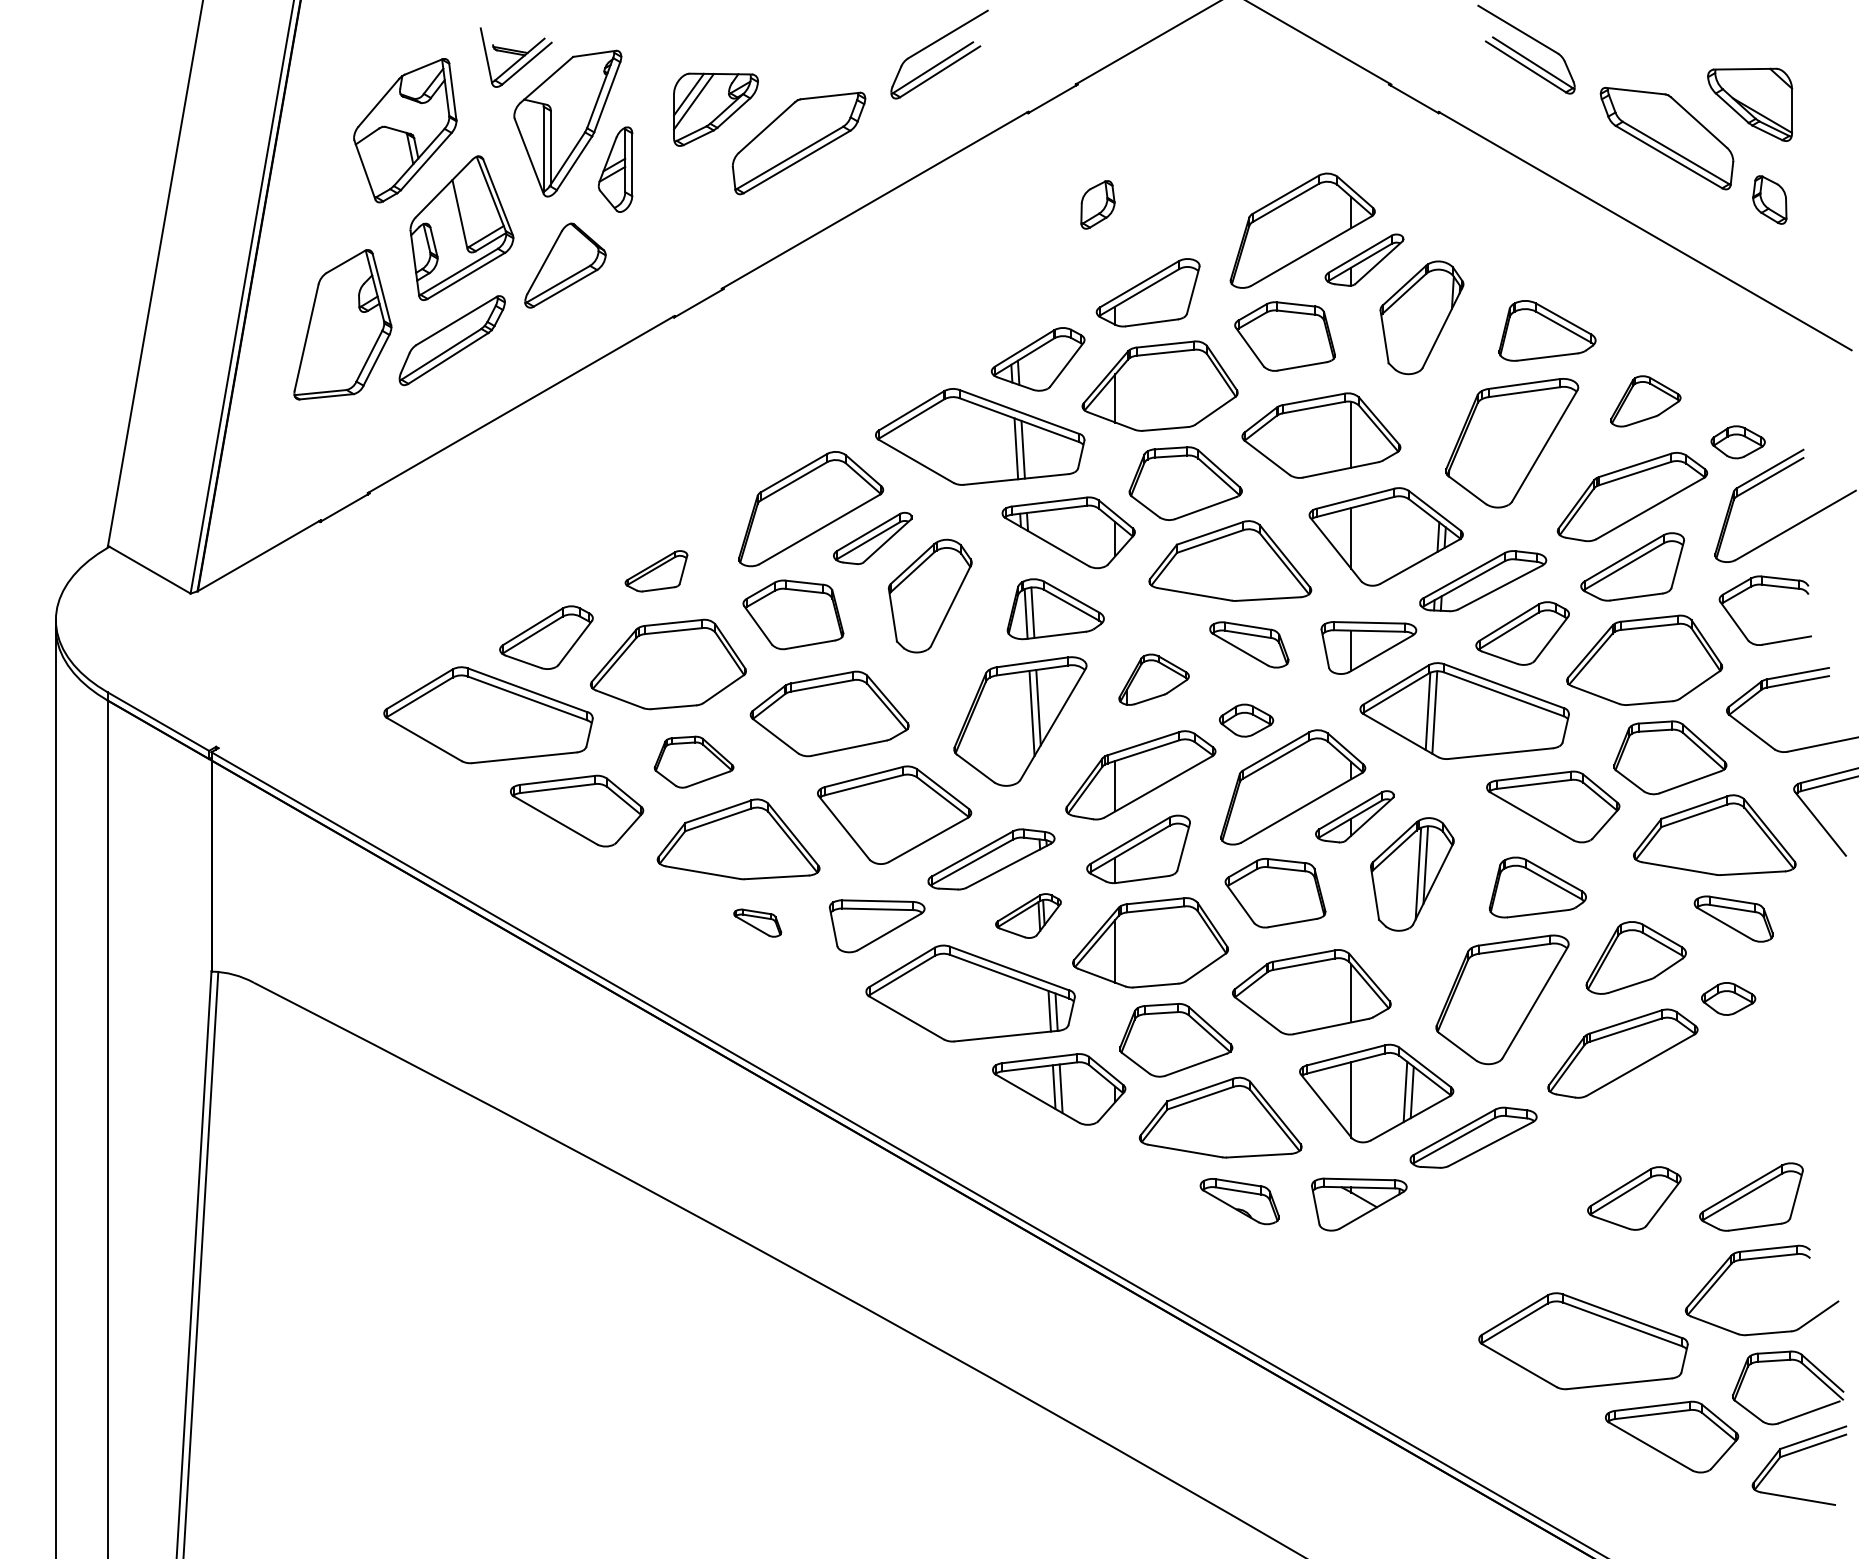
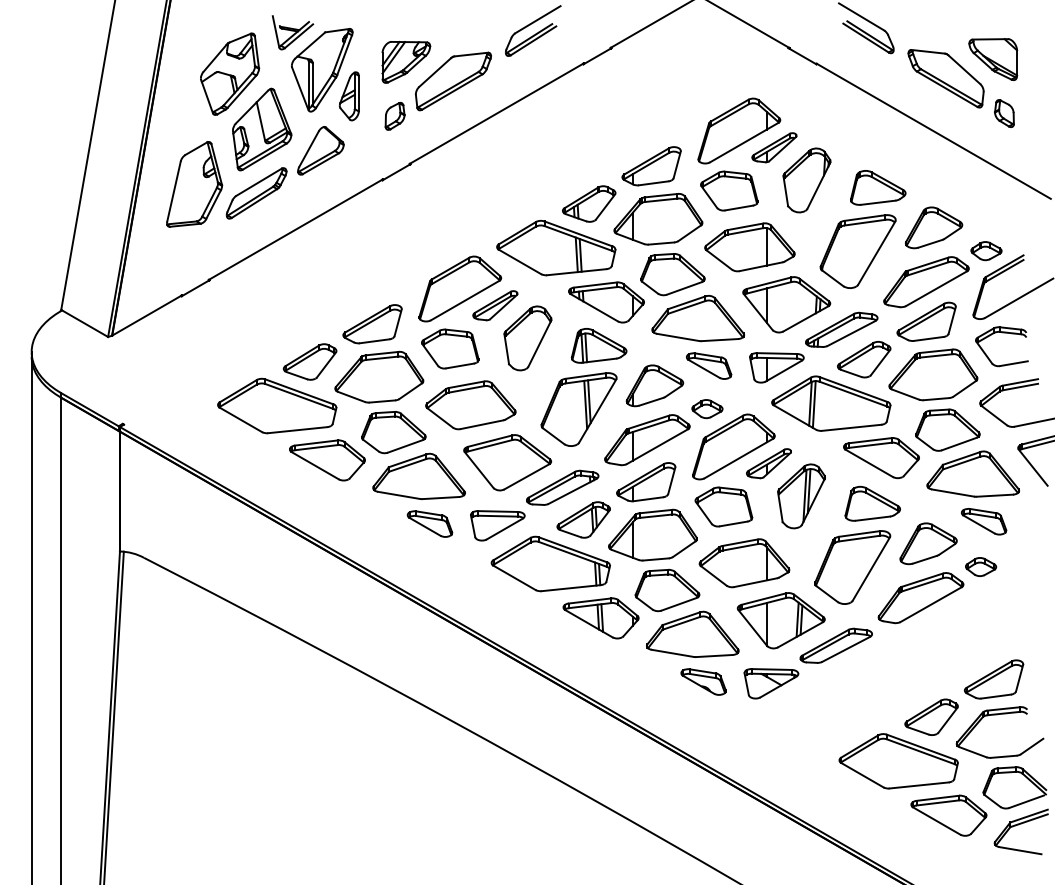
part: (1096, 205) -> (394, 116), moved
part: (1644, 400) -> (933, 227), size x1.43
part: (656, 571) -> (372, 324), size x1.67
part: (1153, 679) -> (654, 385), size x1.43
part: (693, 761) -> (393, 432), size x1.43
part: (1028, 915) -> (583, 519), size x1.43
part: (756, 922) -> (429, 523), size x1.67
part: (1634, 1197) -> (931, 716), moved

